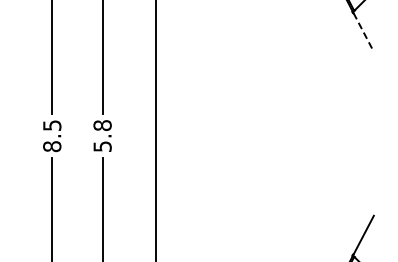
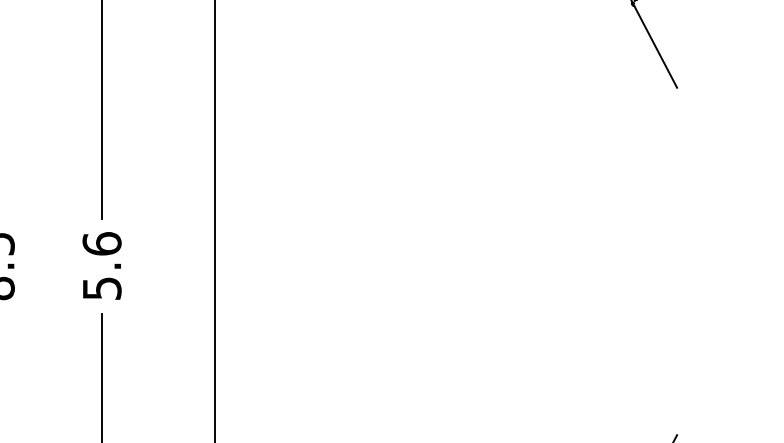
line: (363, 32) -> (655, 46), dashed -> solid
text: (102, 125) -> (101, 243), 5.8 -> 5.6

